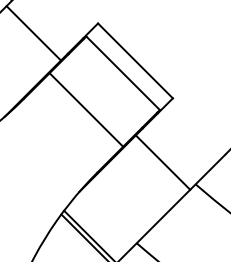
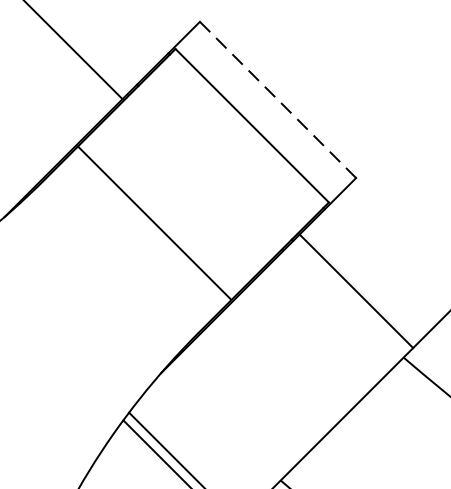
line: (135, 60) -> (278, 99), solid -> dashed
line: (86, 109) -> (154, 222), moved
line: (162, 162) -> (355, 291), moved

